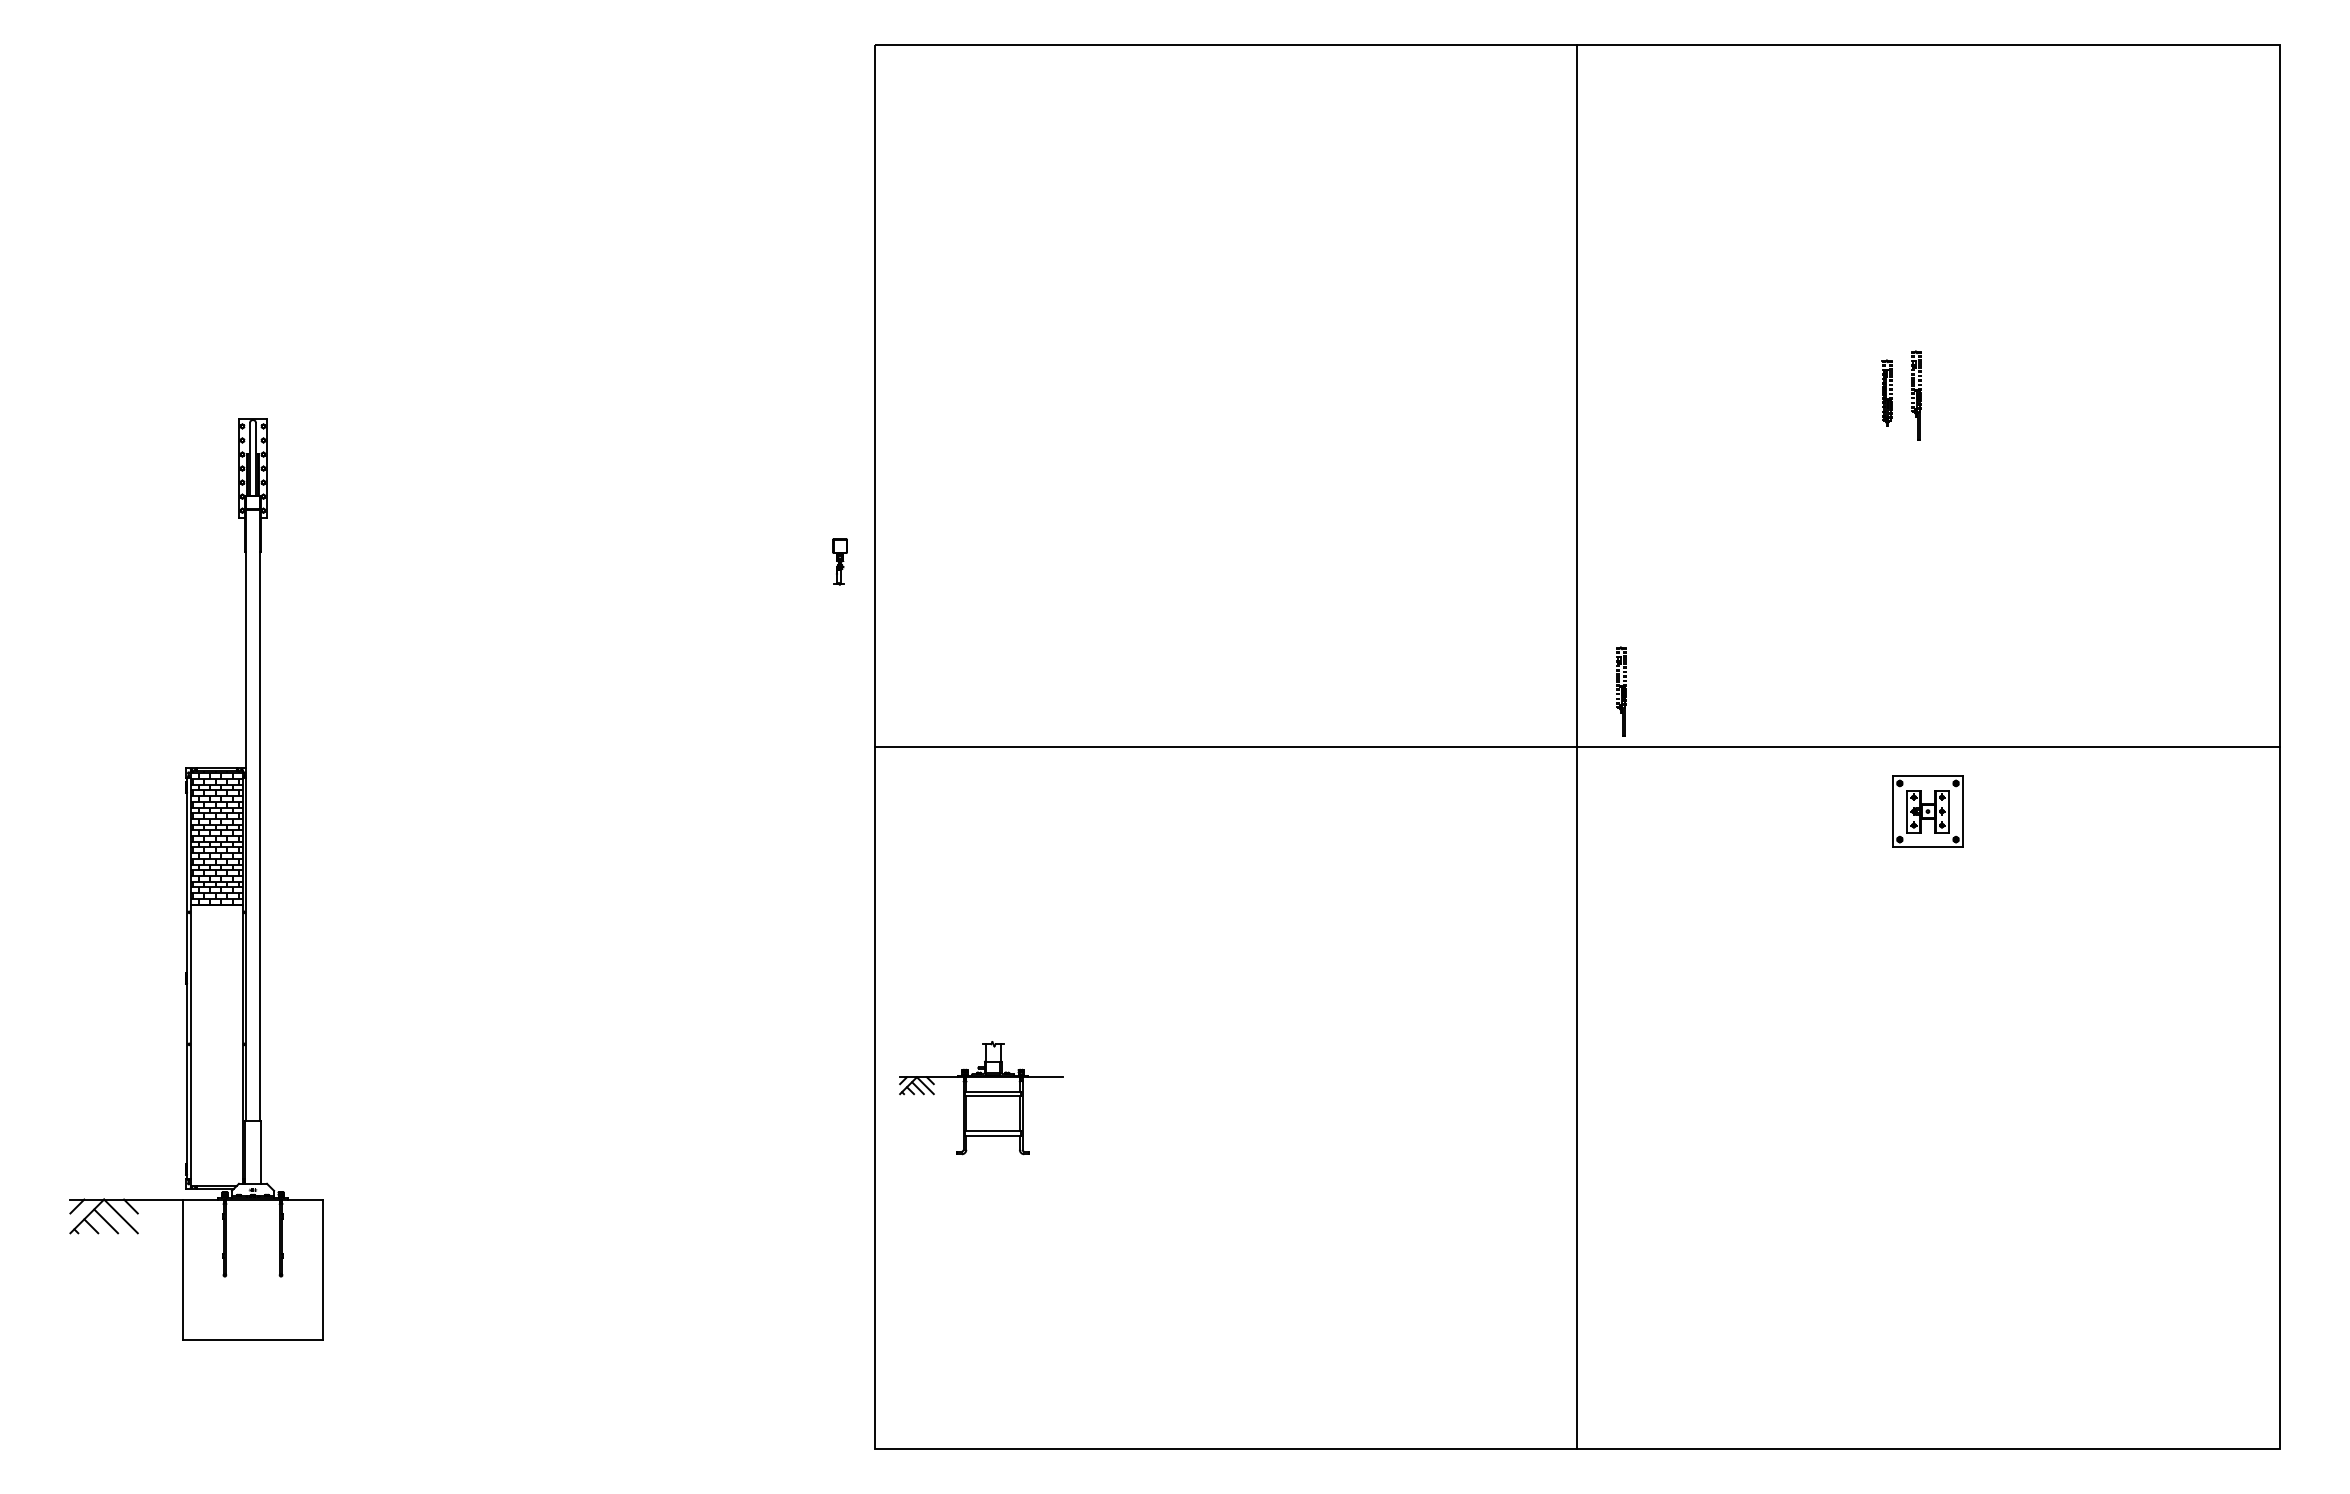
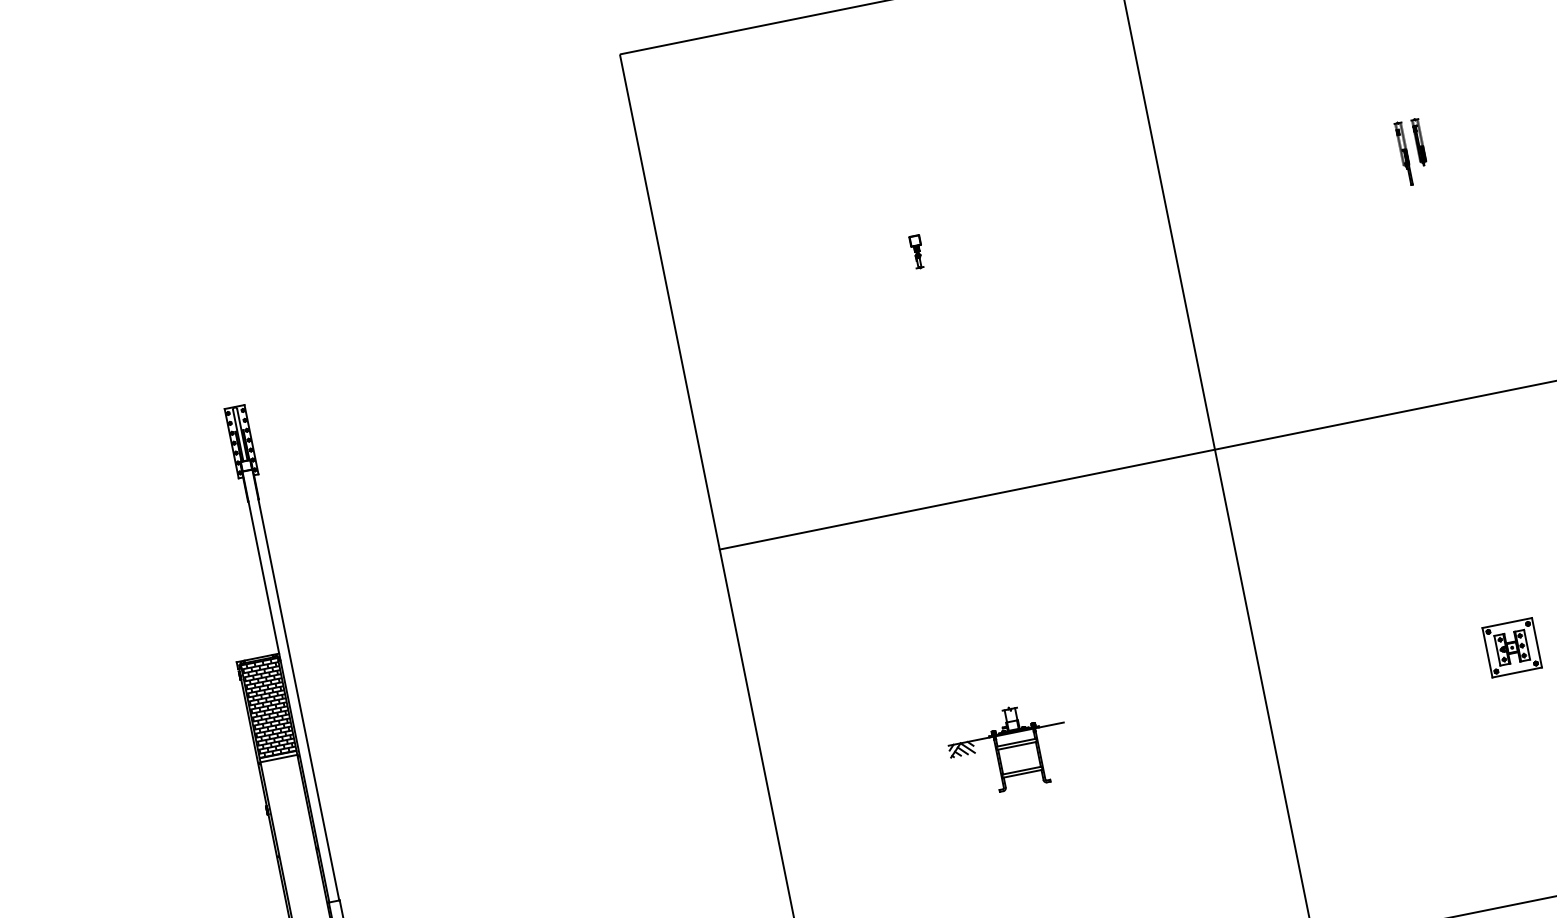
part: (1886, 392) -> (1418, 141), moved
part: (839, 561) -> (916, 251), moved
part: (1621, 691) -> (1238, 404), removed
part: (1927, 811) -> (1511, 647), moved
line: (216, 910) -> (278, 758), added
part: (981, 1098) -> (1009, 749), moved

